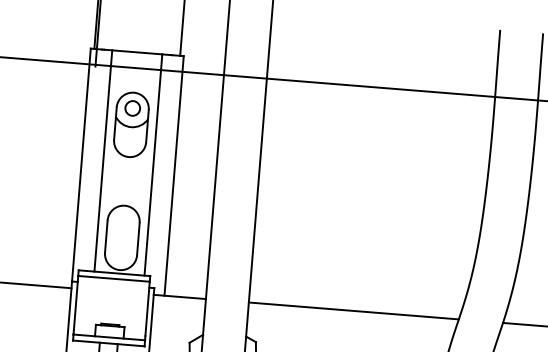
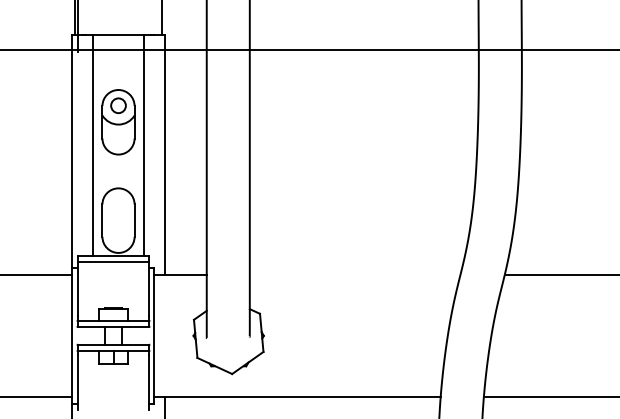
part: (131, 125) -> (118, 122), moved
line: (353, 310) -> (354, 274), removed

